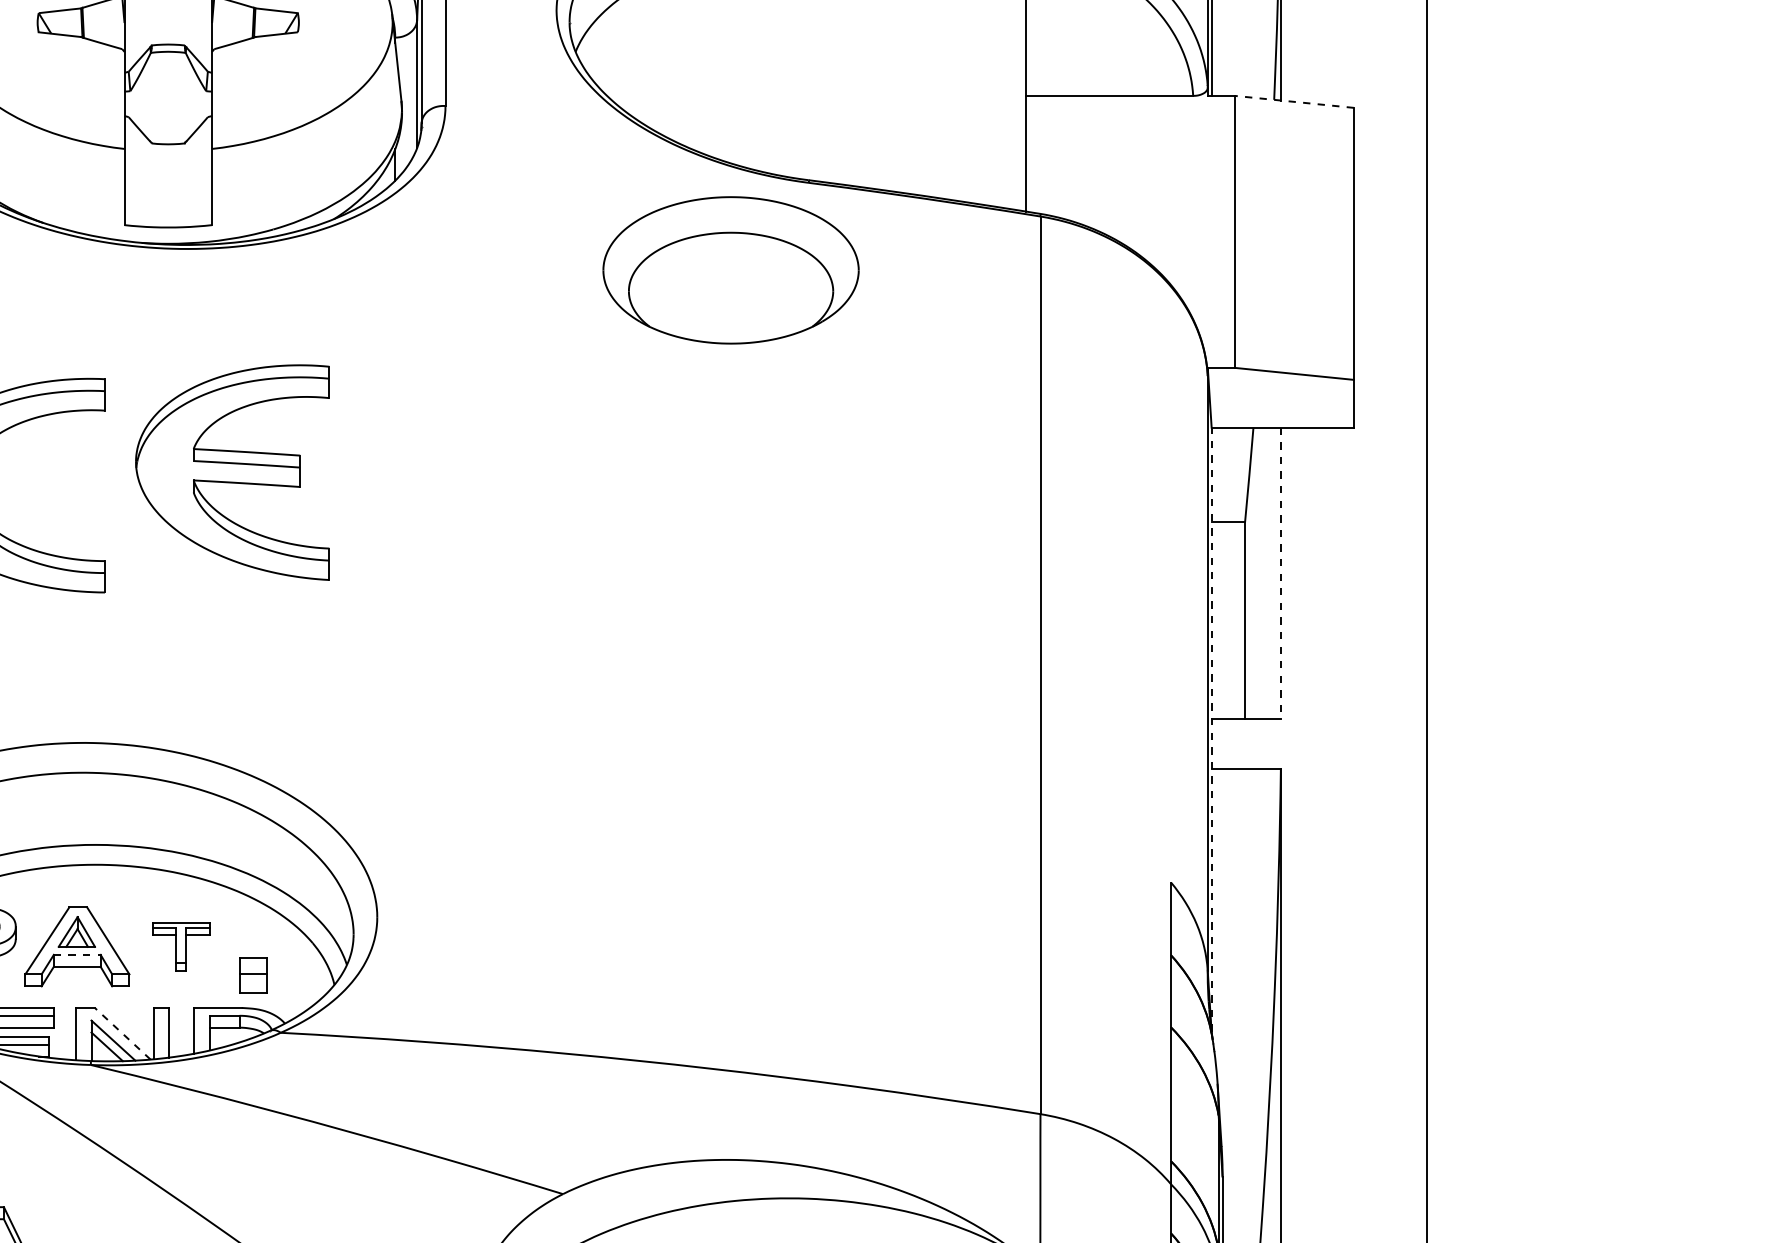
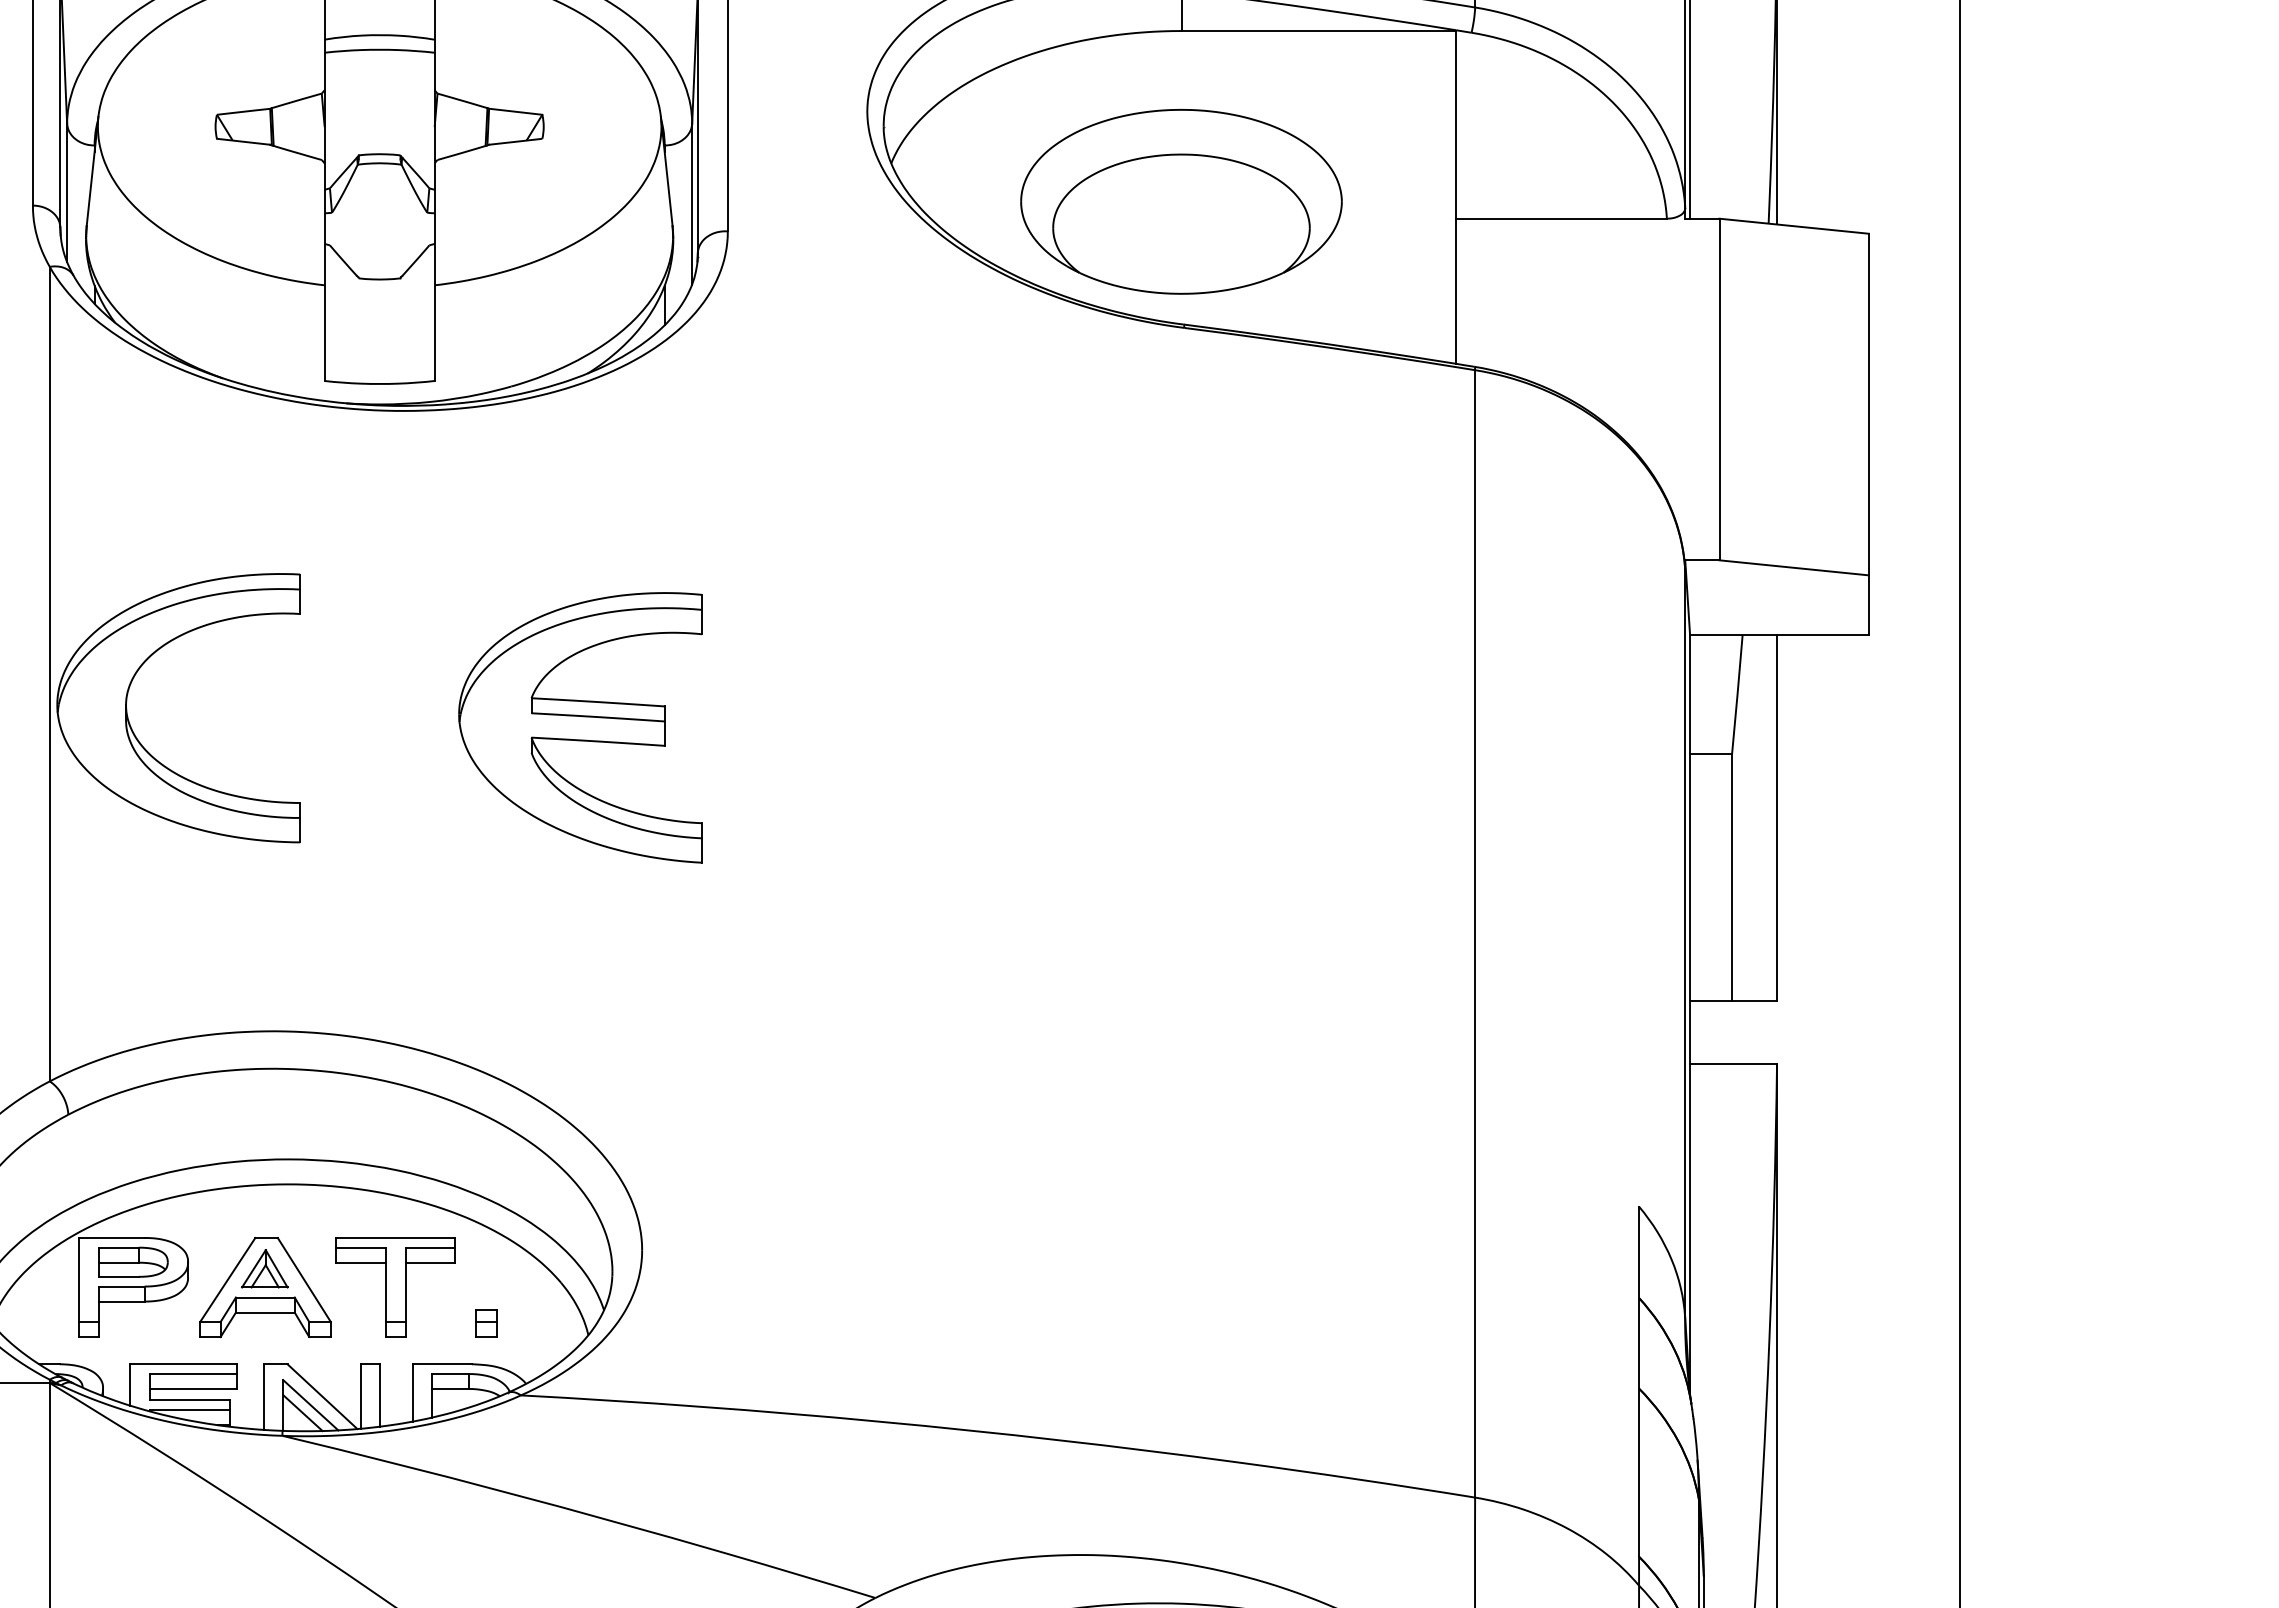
line: (1293, 102) -> (1793, 226), dashed -> solid
part: (731, 270) -> (1181, 201), moved
part: (232, 472) -> (580, 727), moved
line: (1281, 573) -> (1777, 818), dashed -> solid
line: (1211, 729) -> (1690, 1014), dashed -> solid
part: (180, 946) -> (395, 1287), size x1.67
line: (77, 954) -> (265, 1297), dashed -> solid
part: (253, 975) -> (486, 1323), size x0.62
line: (122, 1033) -> (322, 1396), dashed -> solid

